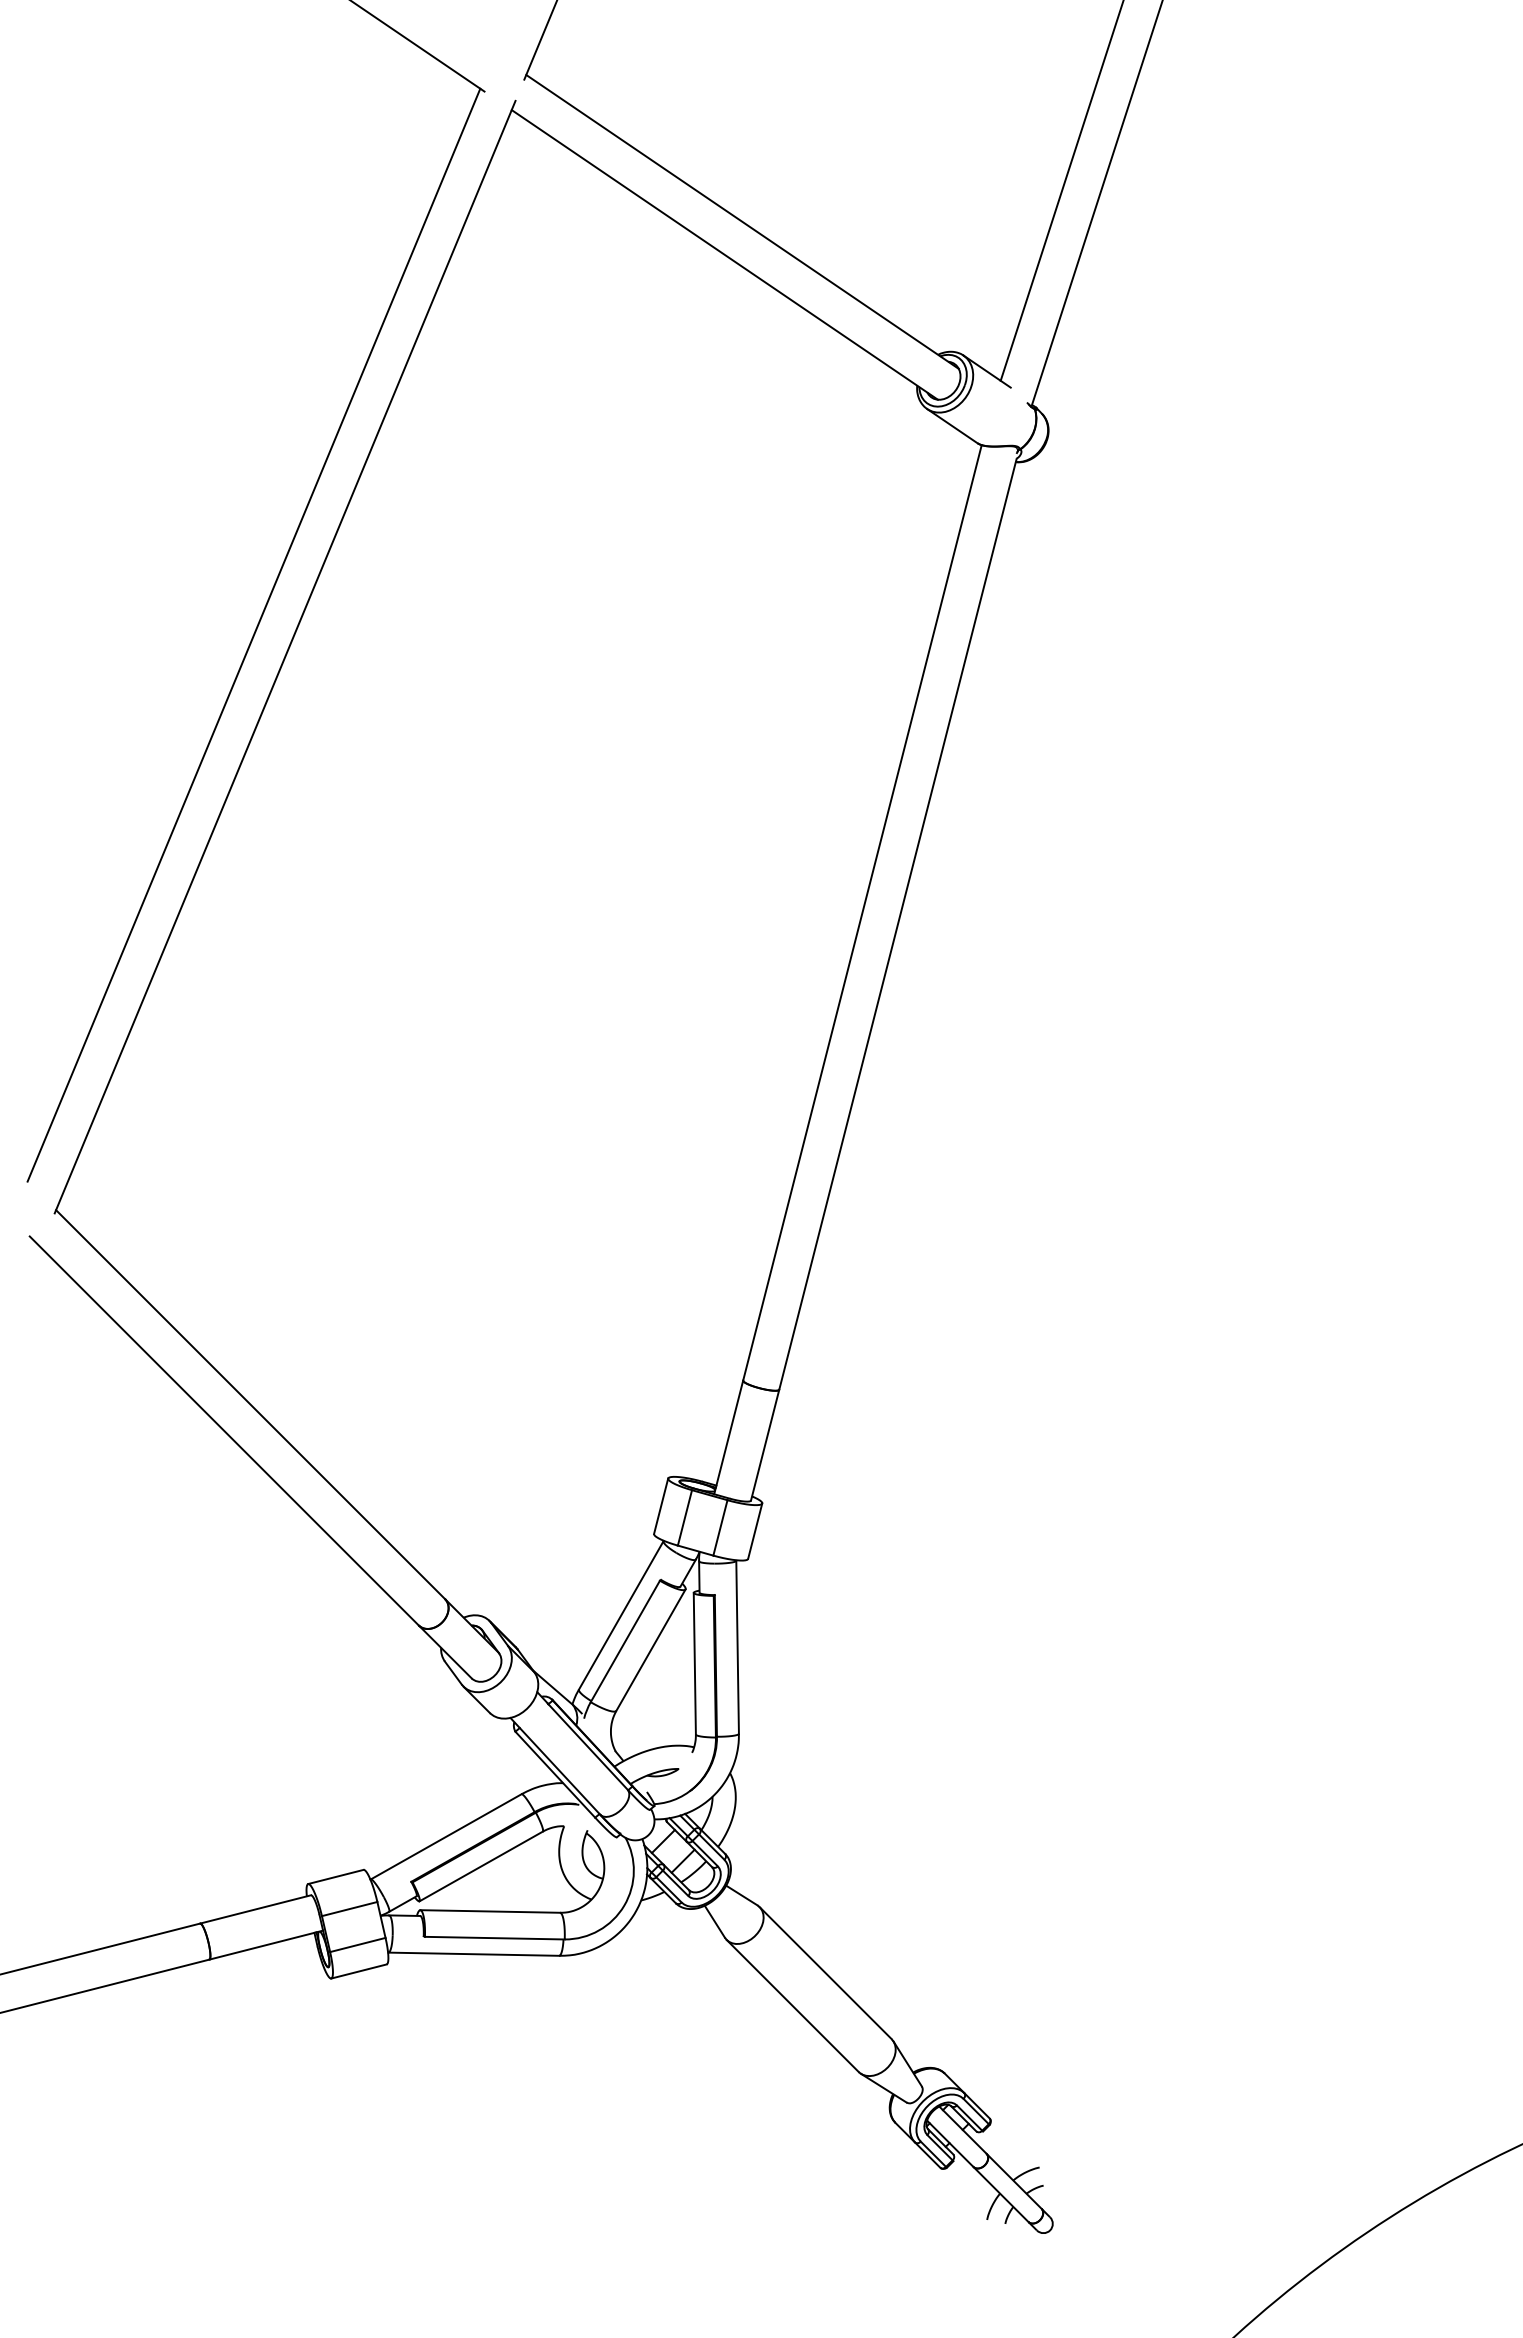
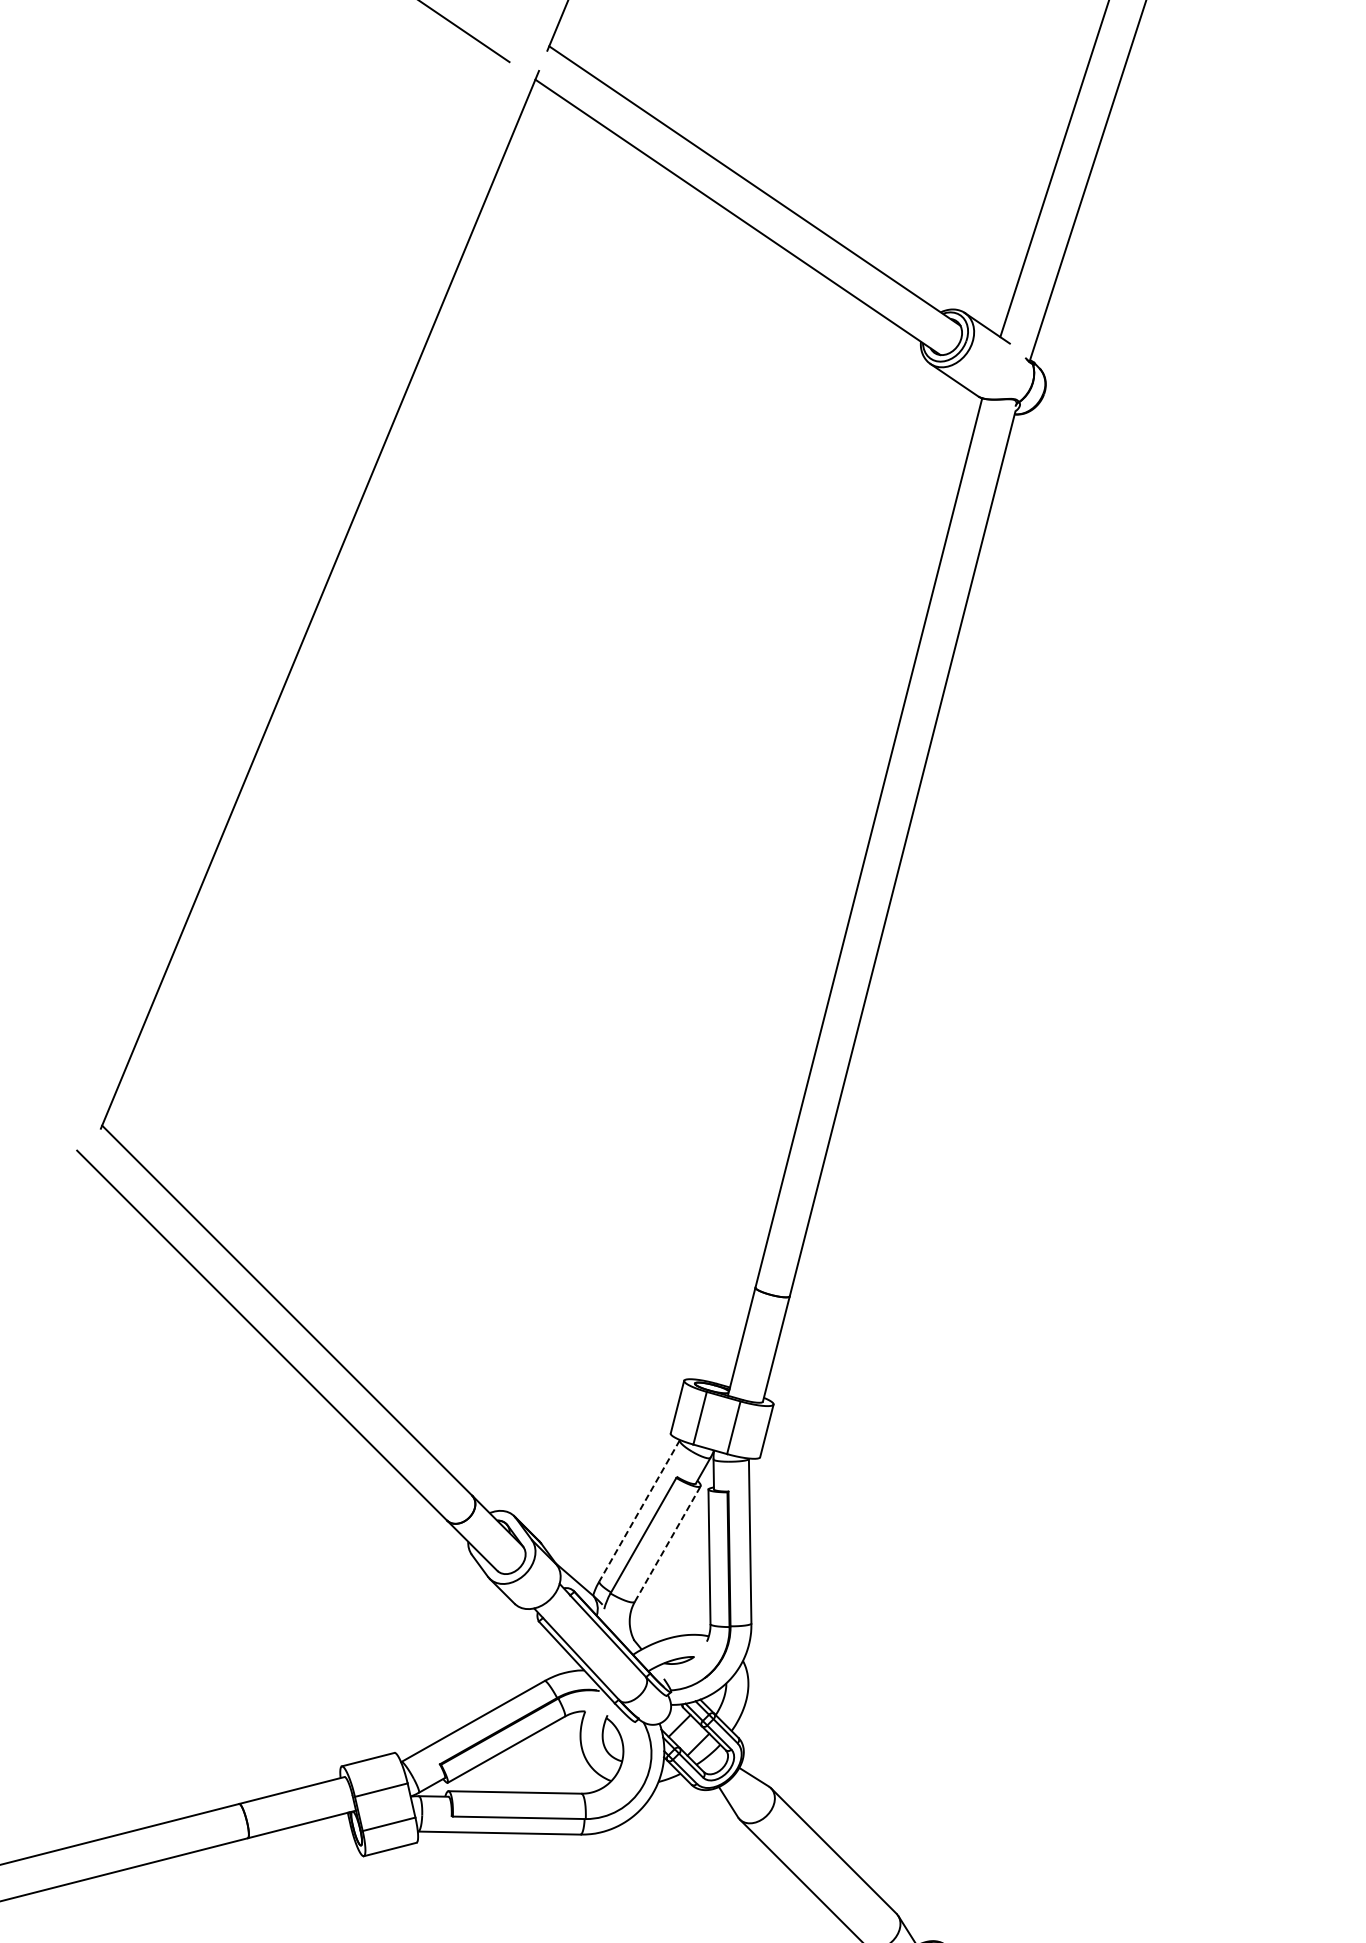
line: (253, 634) -> (289, 578), removed
line: (621, 1615) -> (639, 1511), solid -> dashed
line: (650, 1650) -> (667, 1544), solid -> dashed

